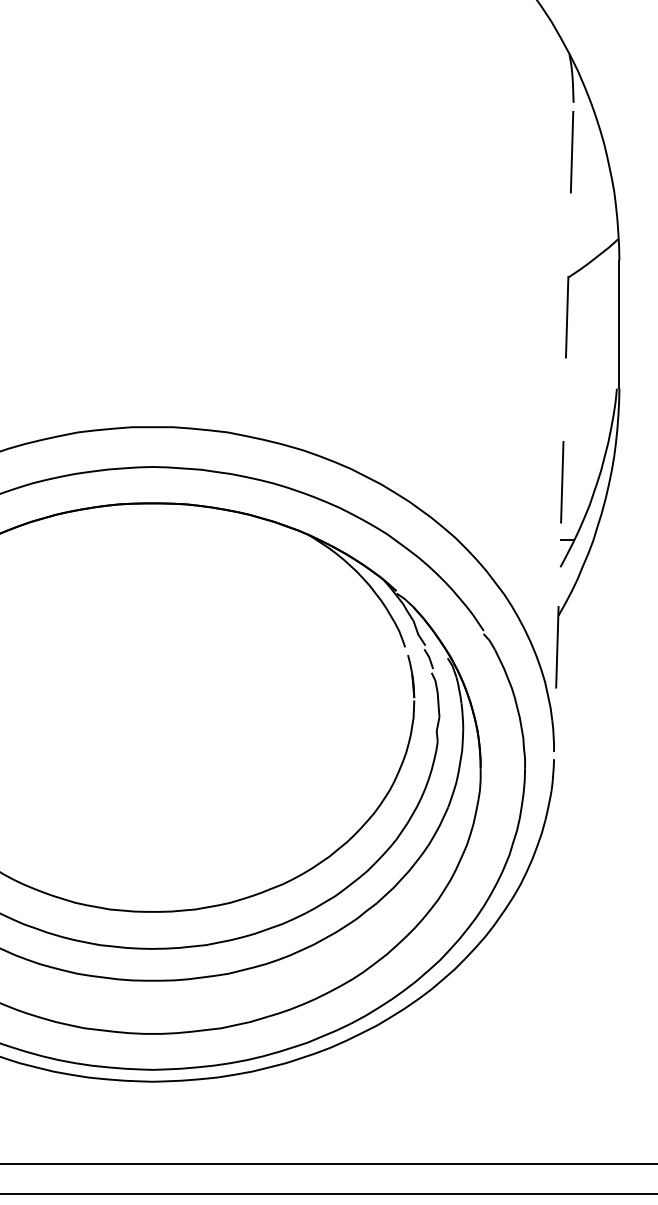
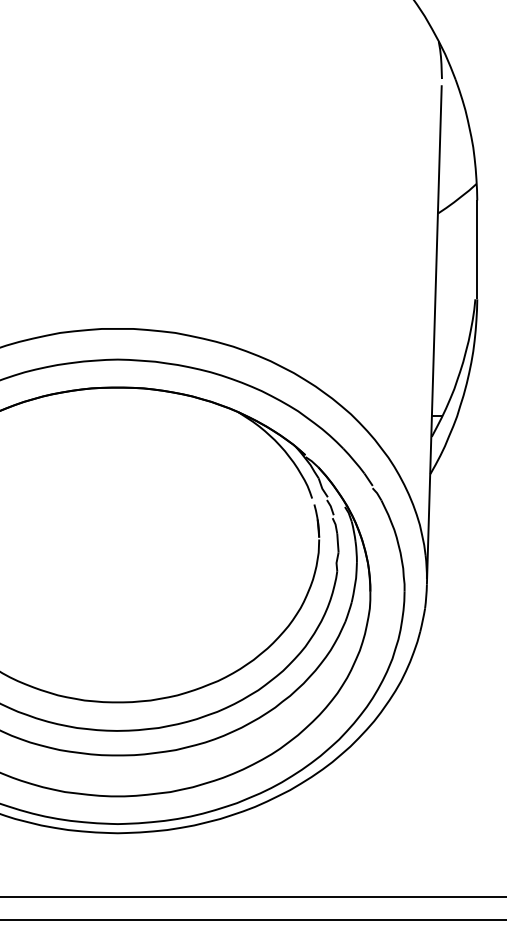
line: (563, 435) -> (434, 335), dashed -> solid

